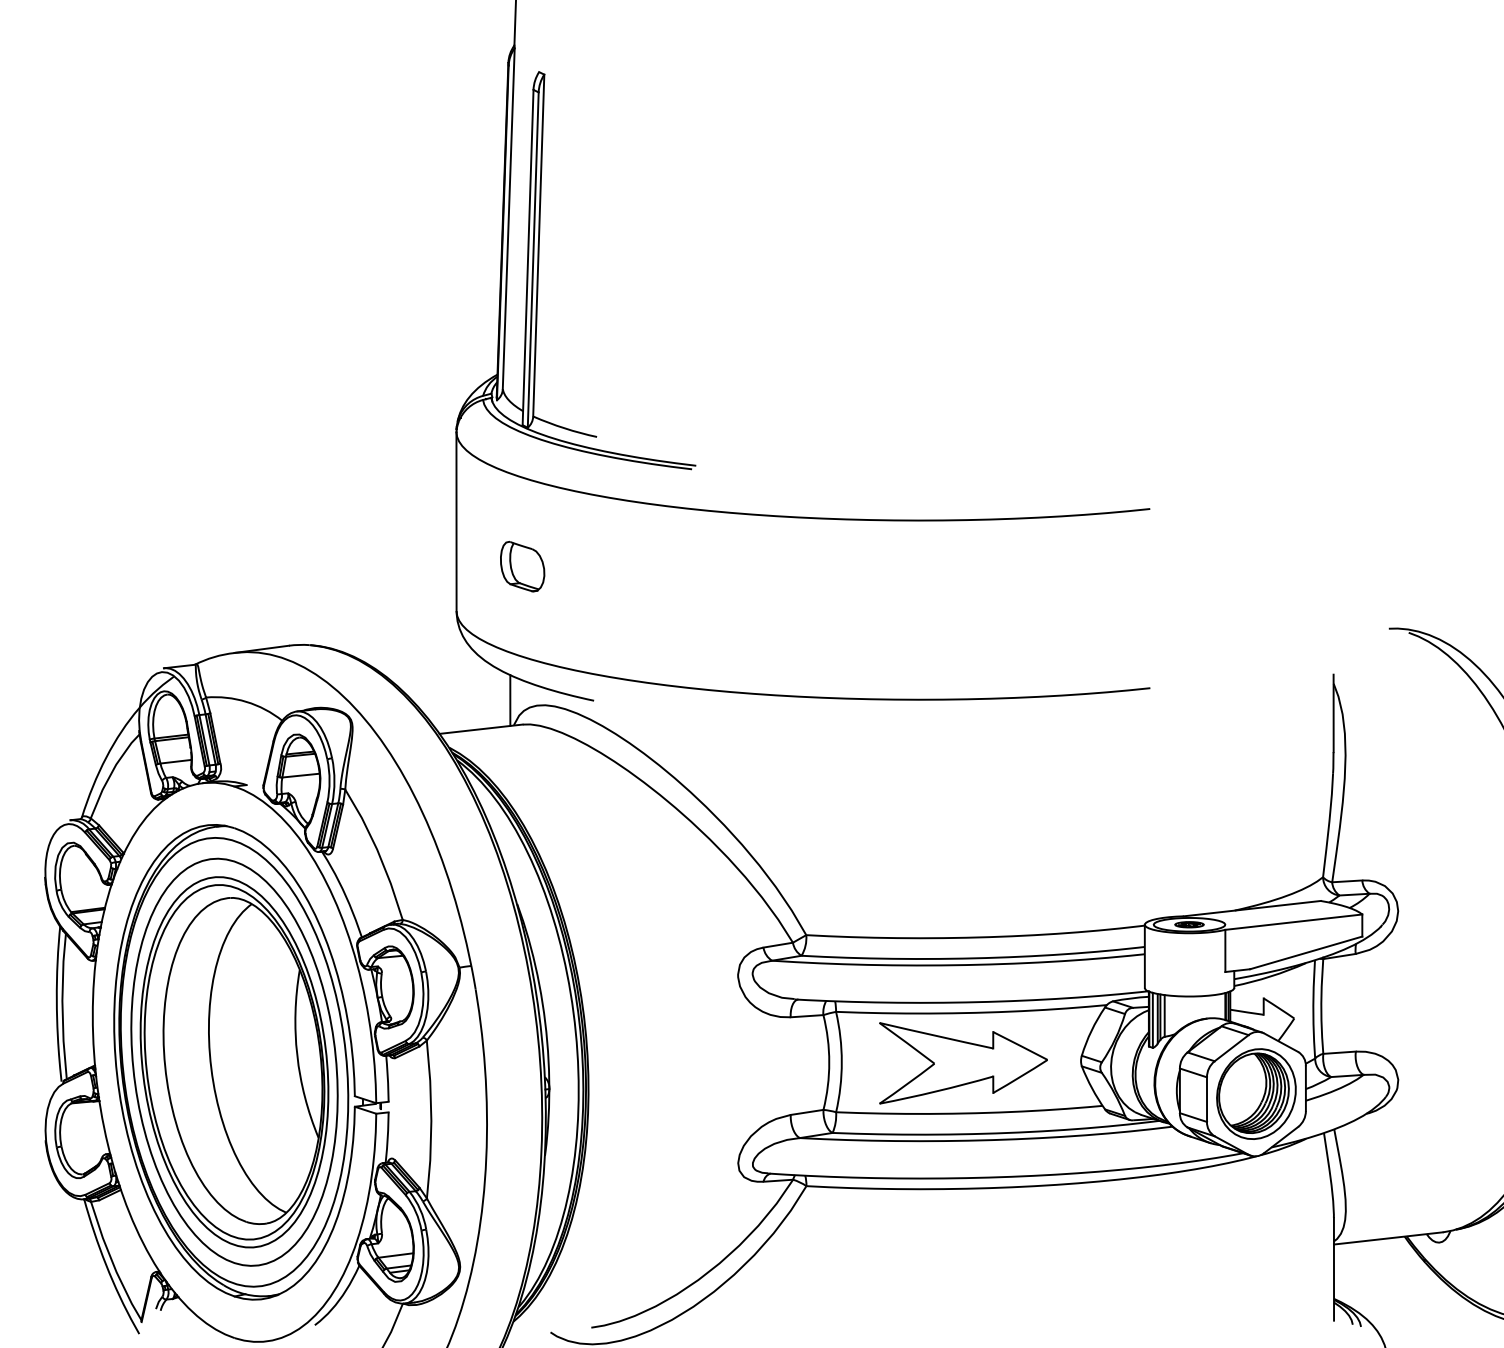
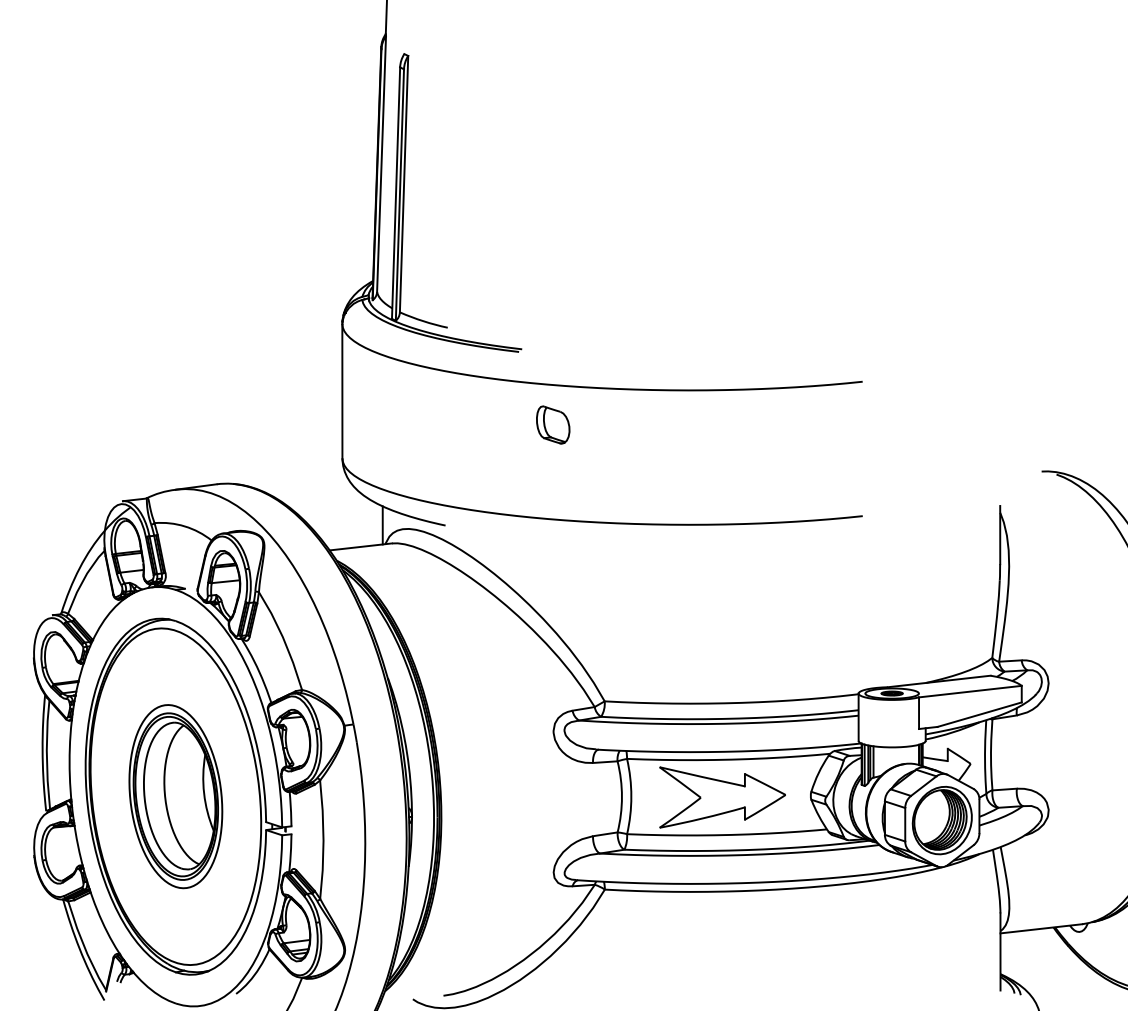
part: (522, 566) -> (553, 424), moved
part: (234, 1061) -> (175, 796), size x0.6

